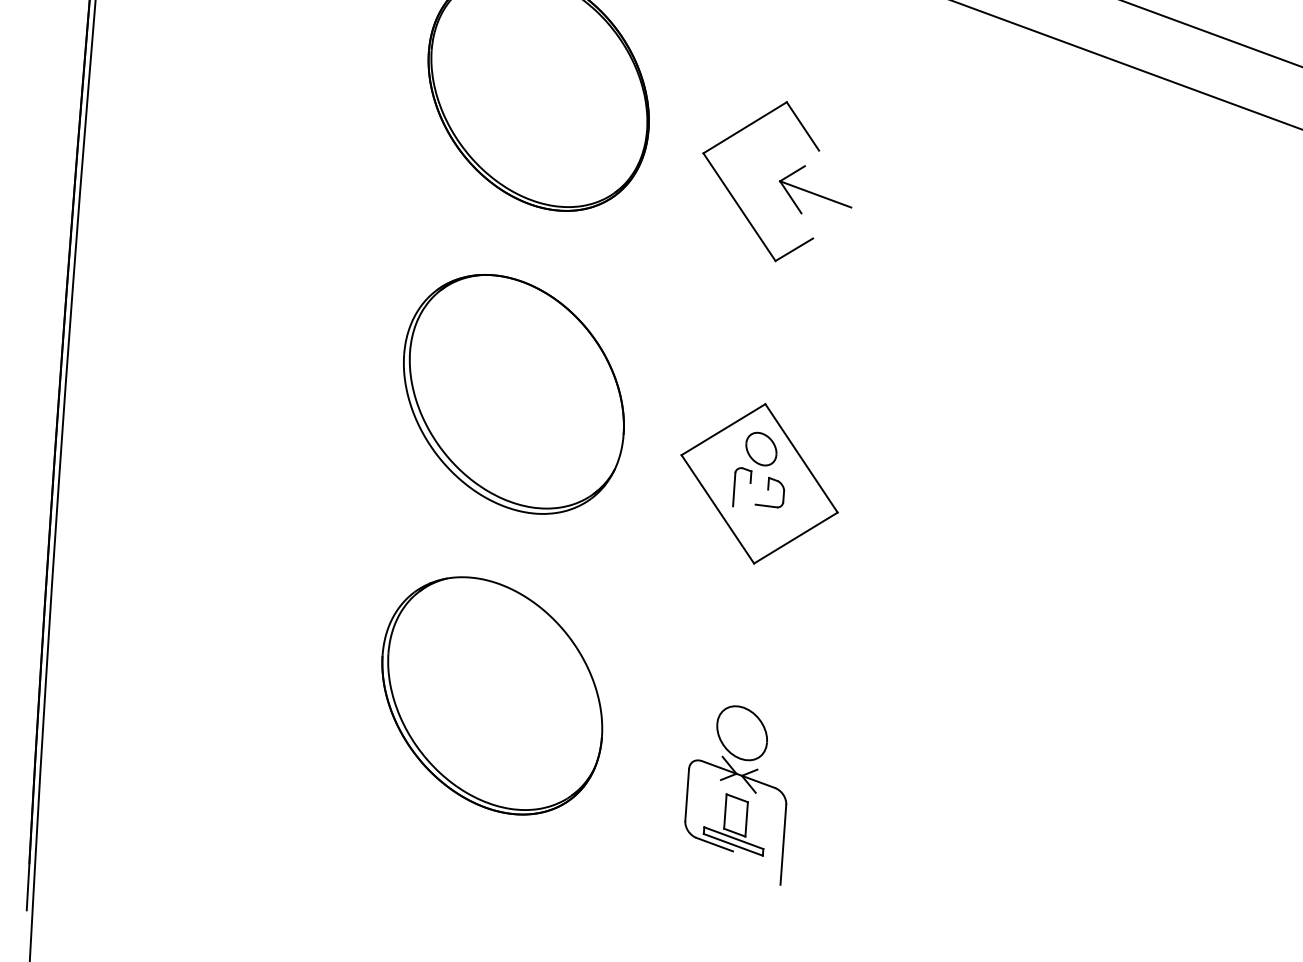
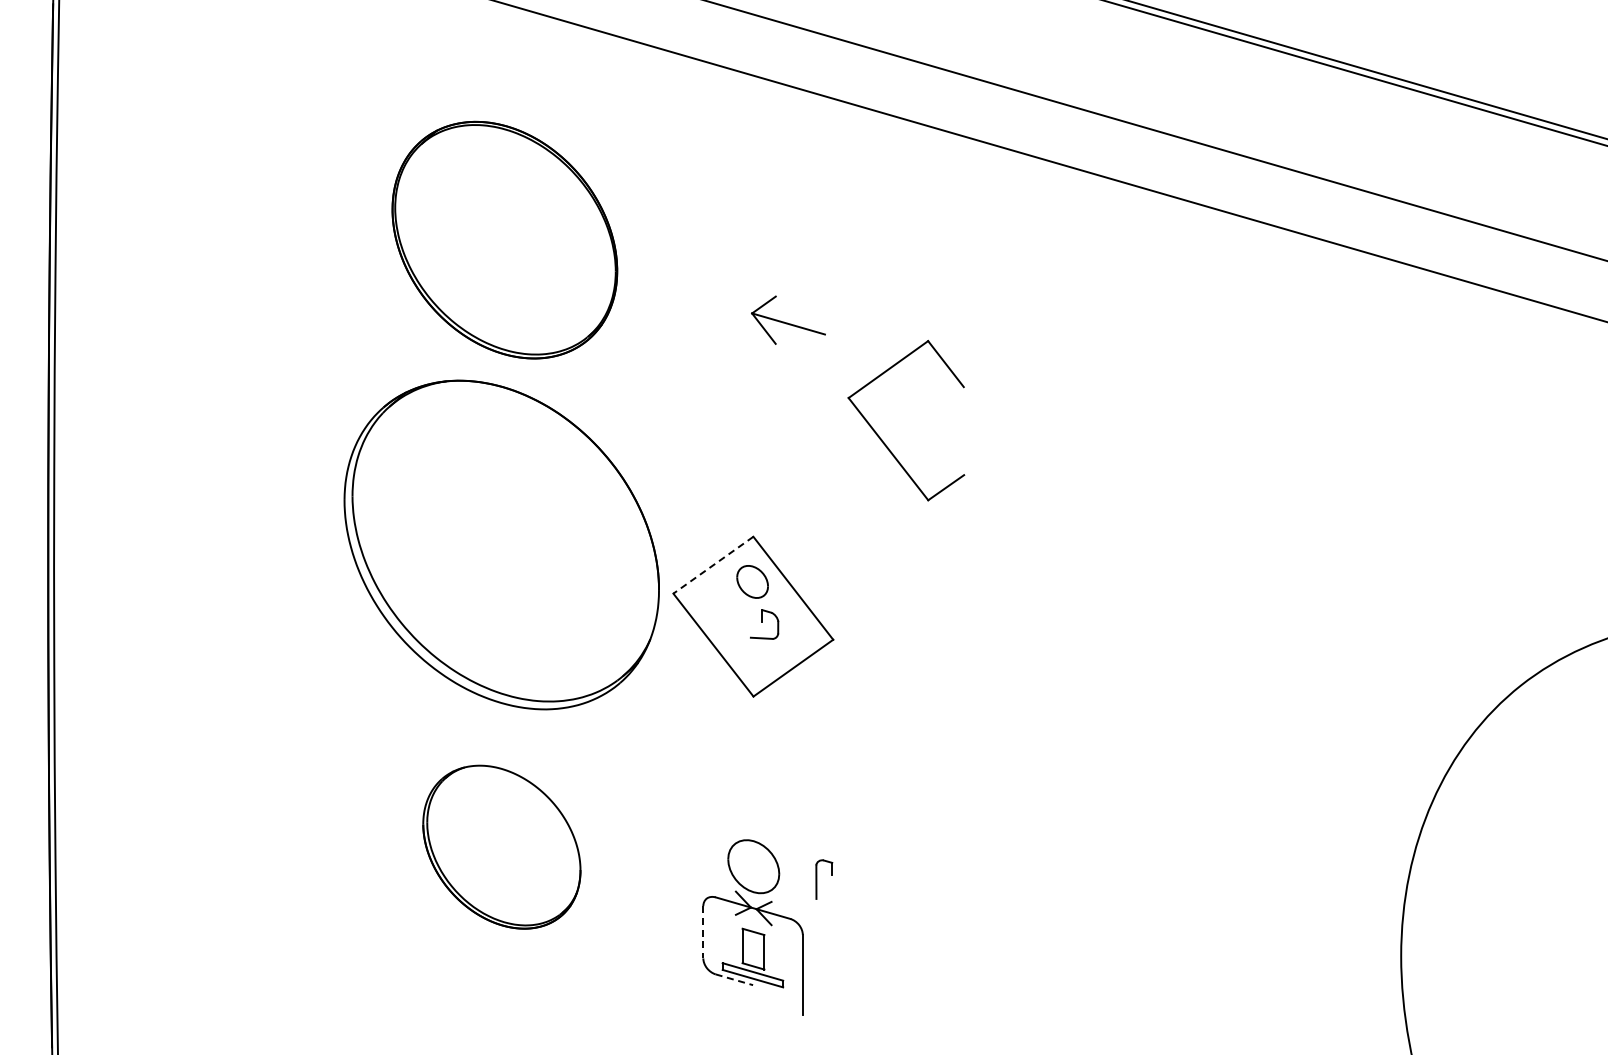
part: (734, 197) -> (882, 439), moved
part: (513, 393) -> (501, 544), size x1.4
line: (723, 429) -> (713, 565), solid -> dashed
part: (735, 486) -> (817, 879), moved
part: (492, 695) -> (501, 846), size x0.7
line: (687, 795) -> (703, 932), solid -> dashed
line: (714, 844) -> (734, 979), solid -> dashed

